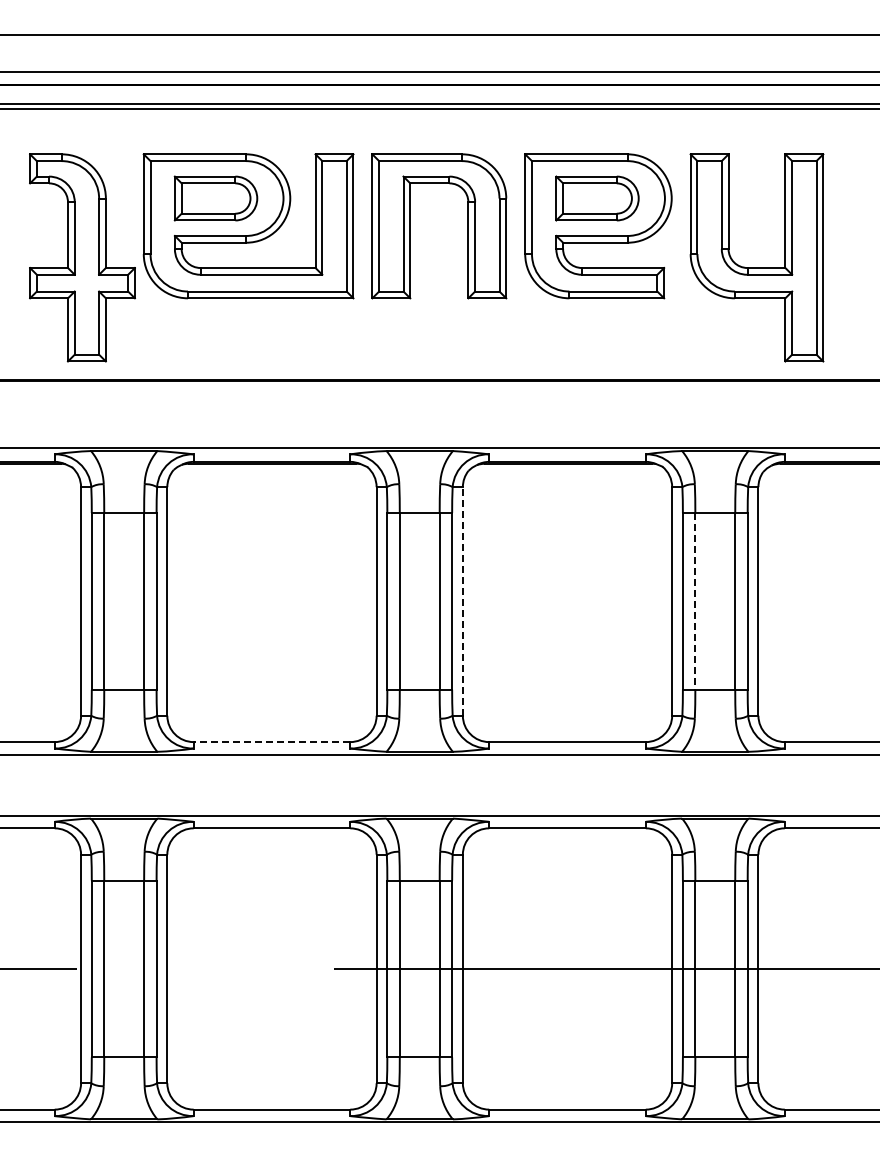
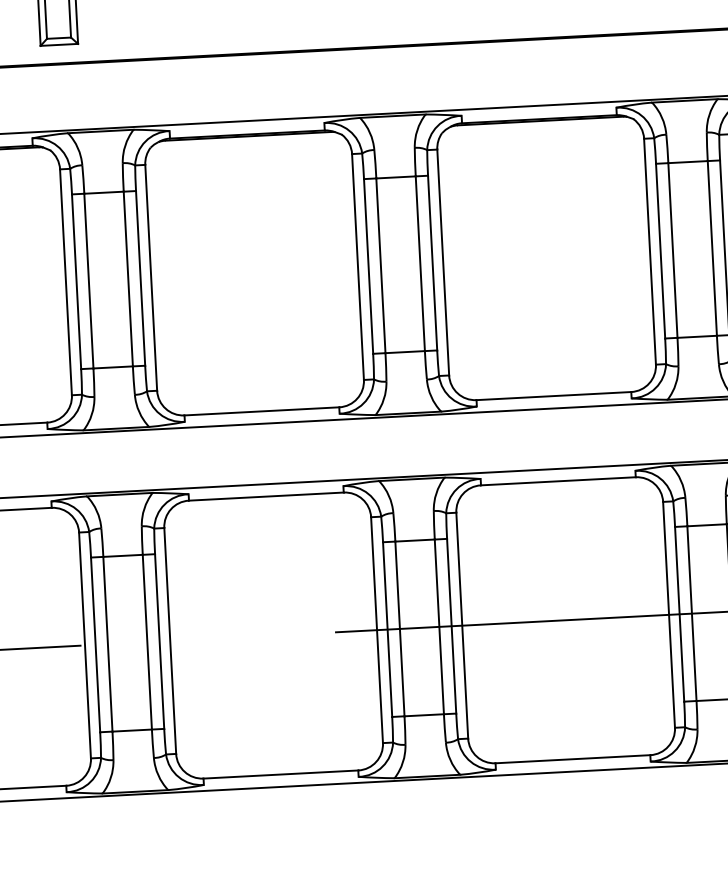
line: (462, 600) -> (442, 261), dashed -> solid
line: (695, 601) -> (673, 250), dashed -> solid
line: (271, 742) -> (261, 411), dashed -> solid

